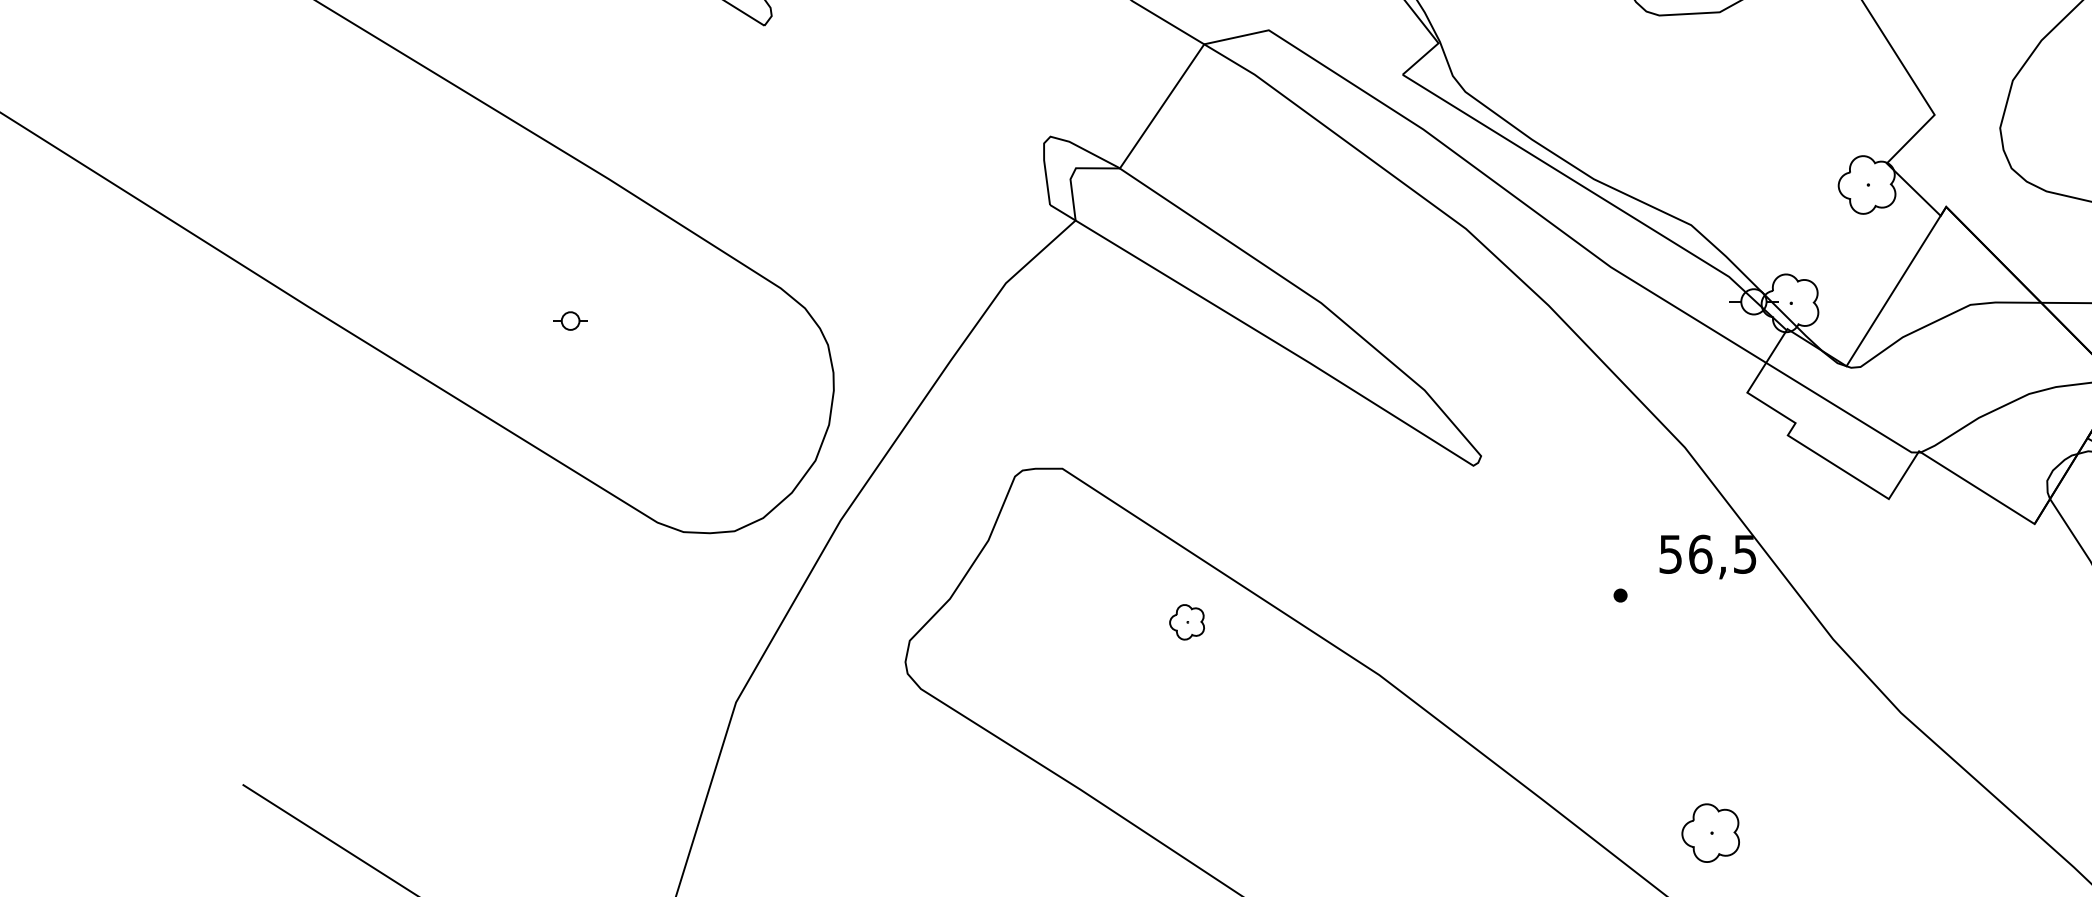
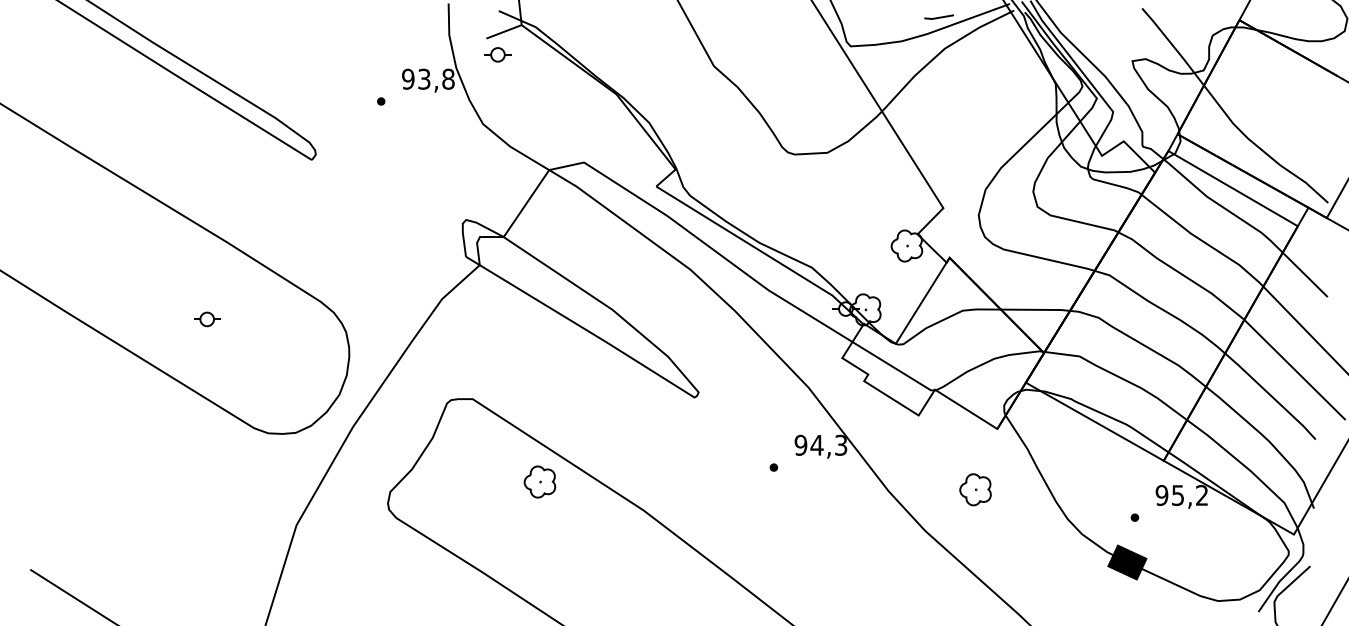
part: (571, 321) -> (207, 319), size x1.43
text: (1706, 552) -> (820, 444), 56,5 -> 94,3
part: (1186, 621) -> (539, 481), size x1.67
part: (1710, 832) -> (975, 489), moved

